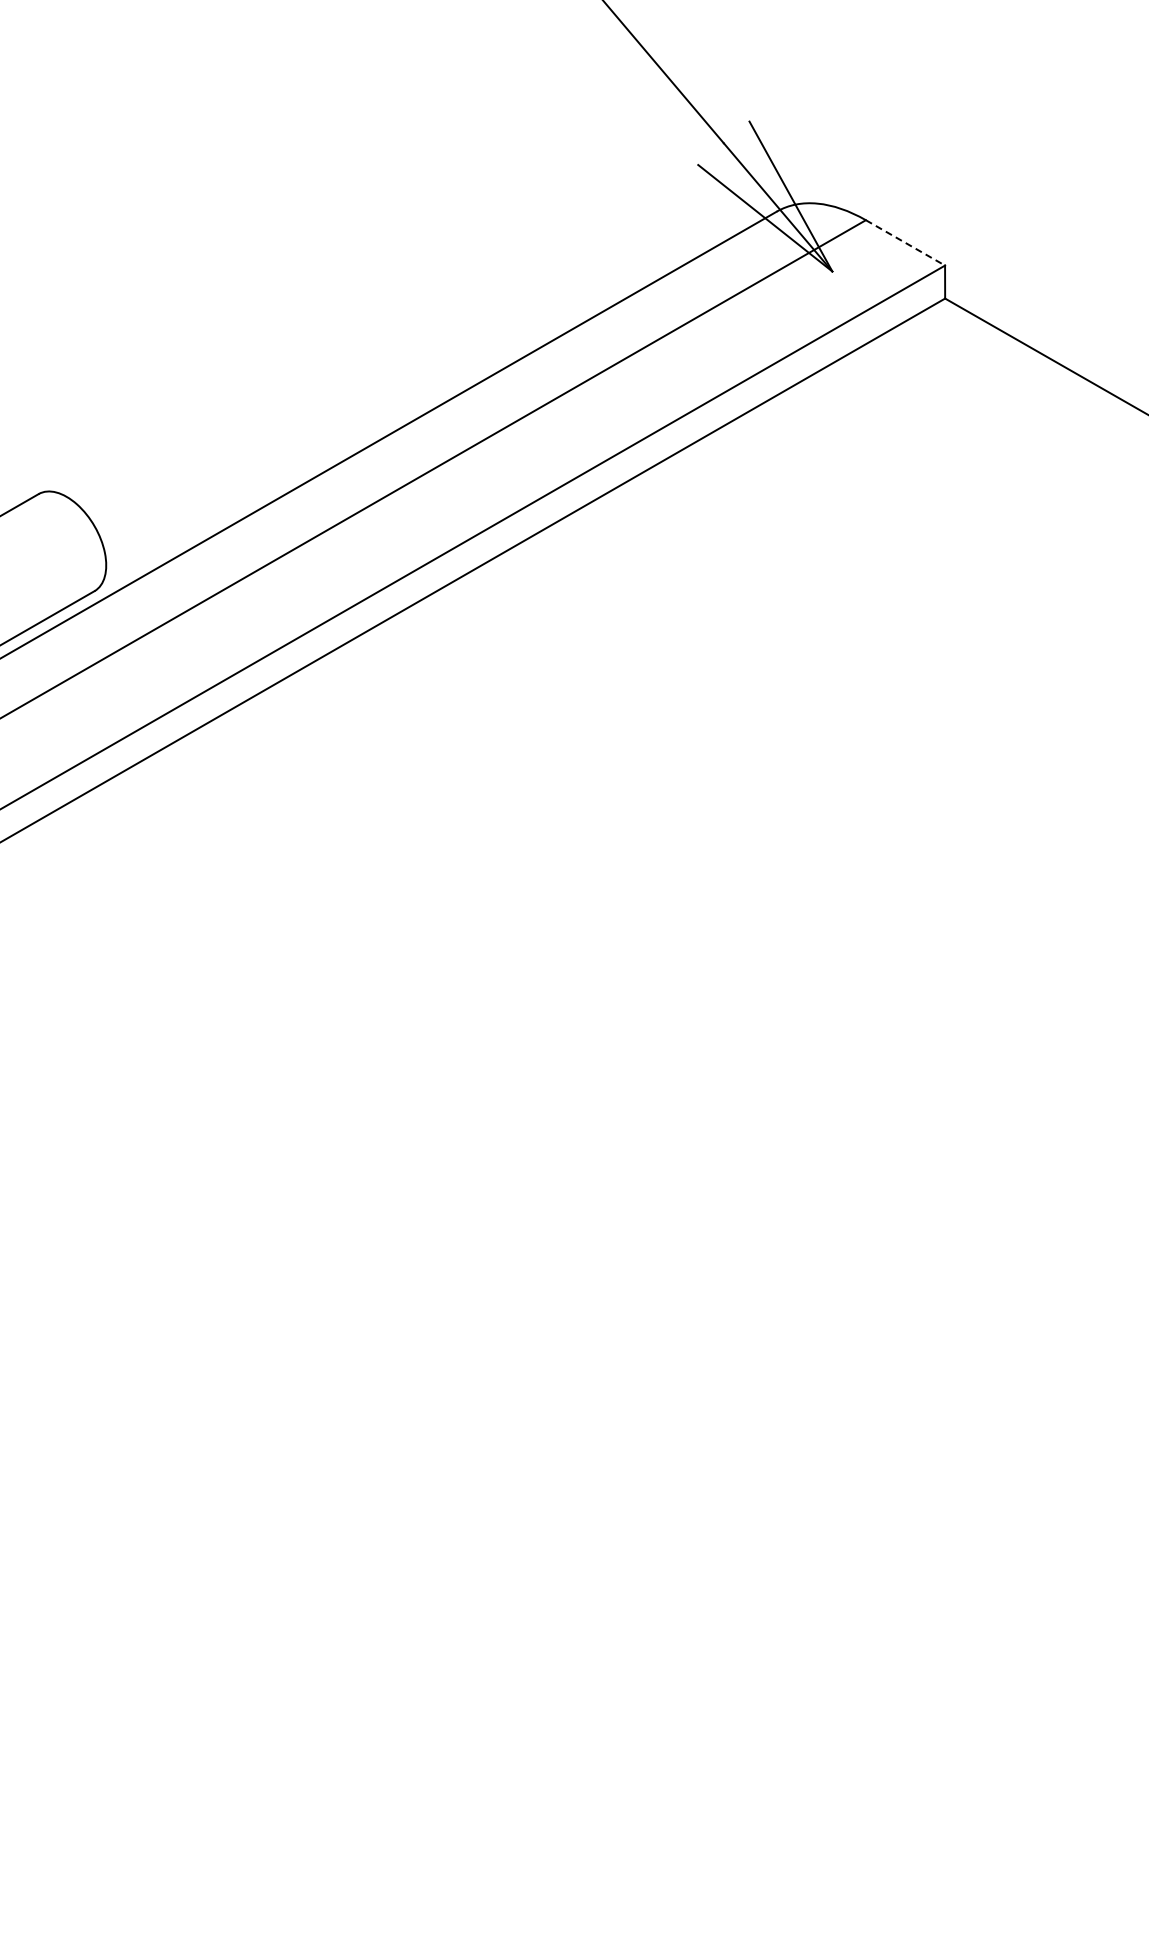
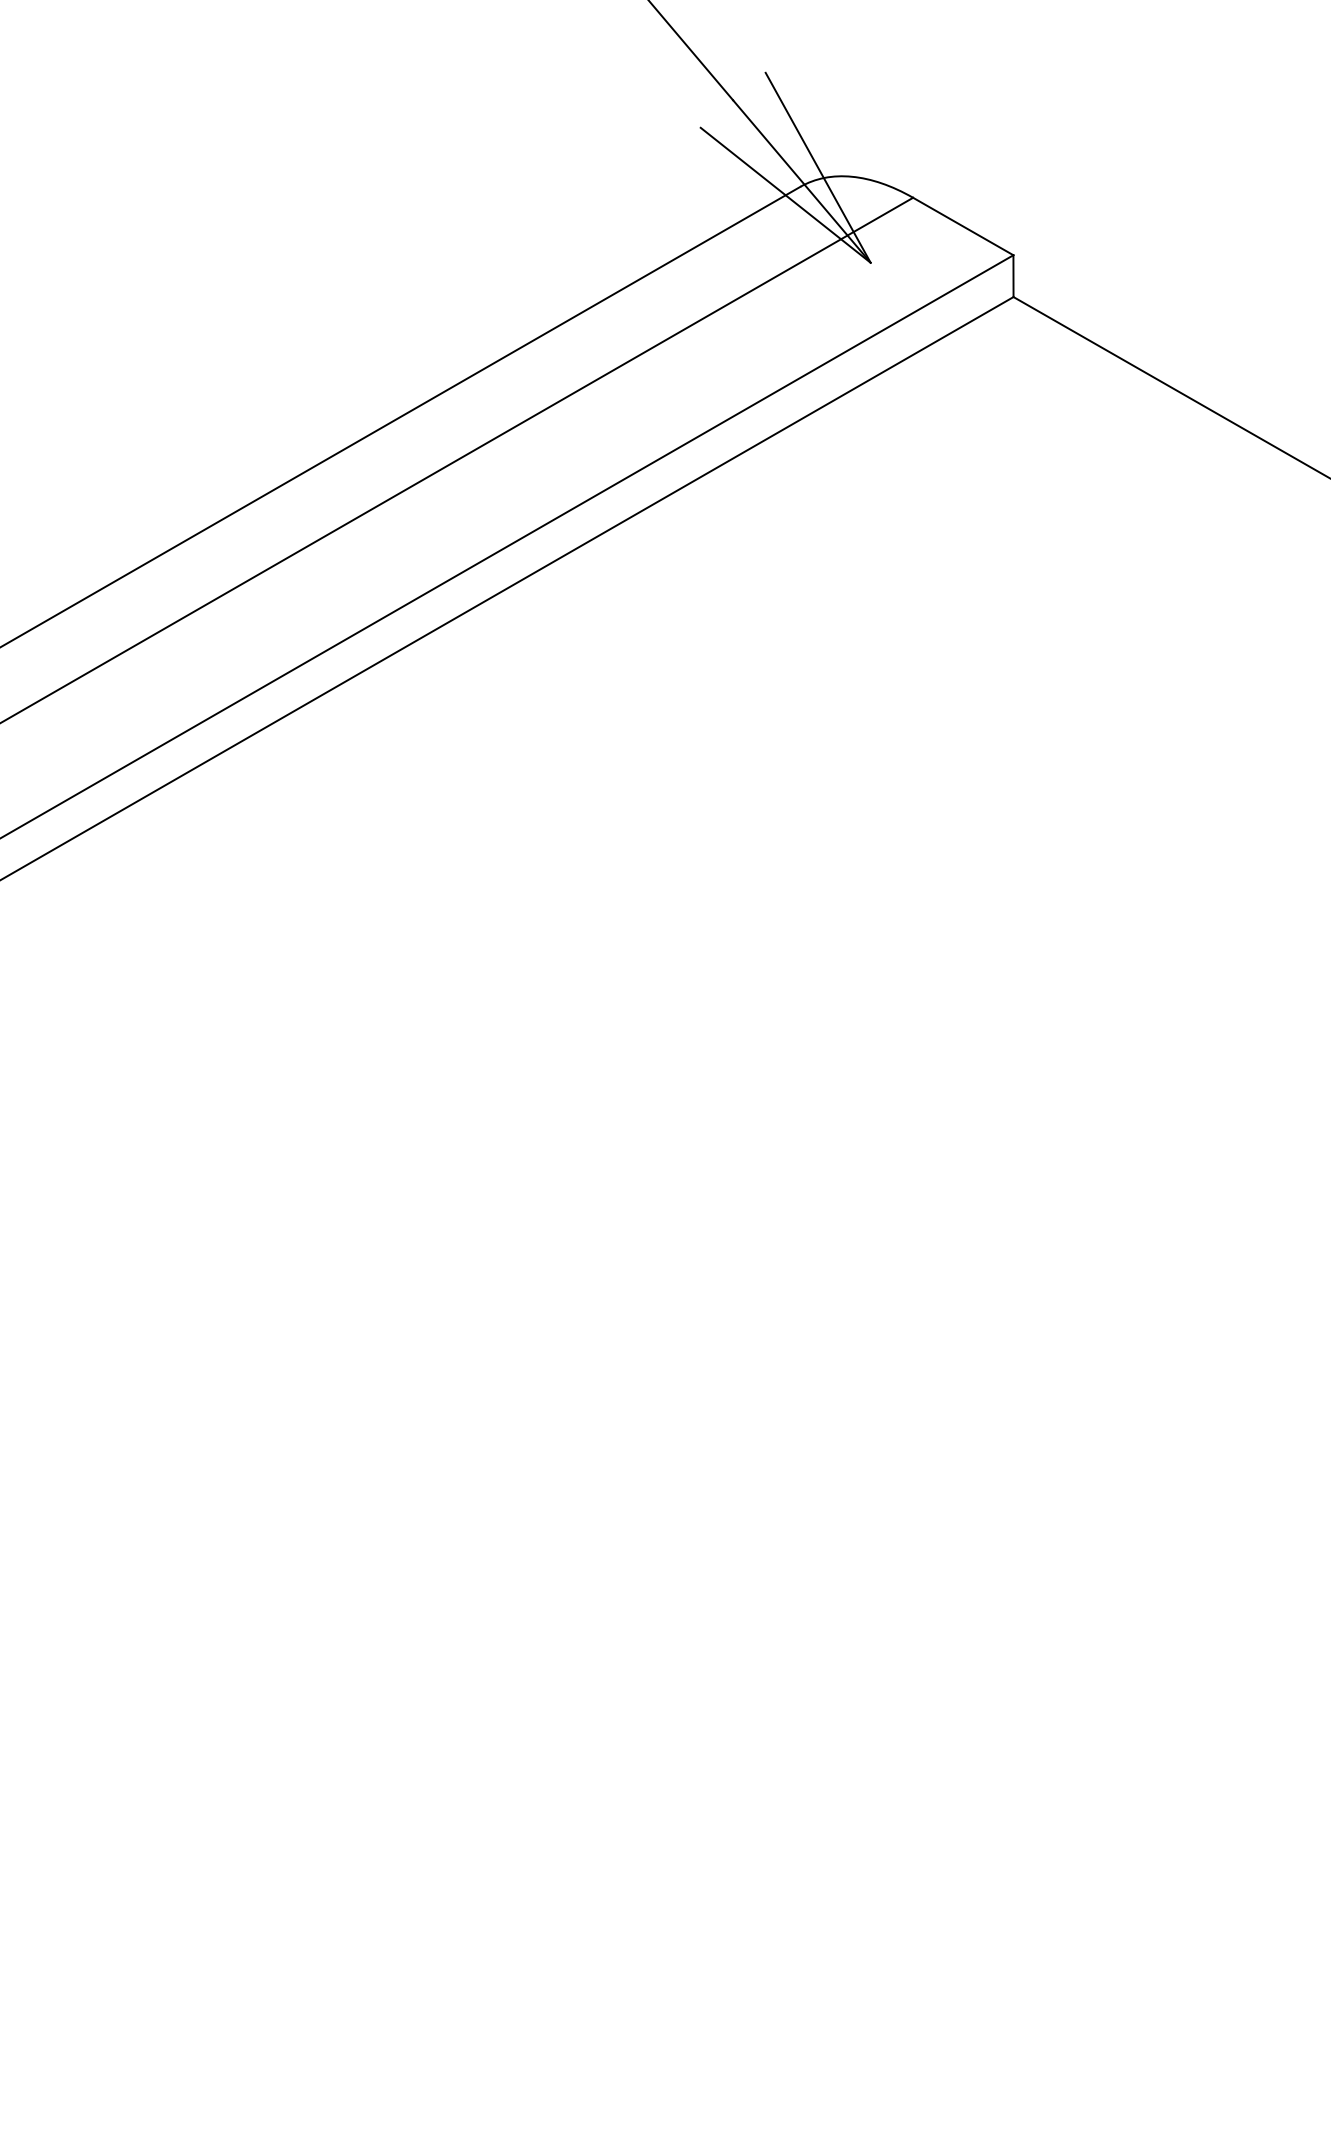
line: (905, 242) -> (963, 226), dashed -> solid

